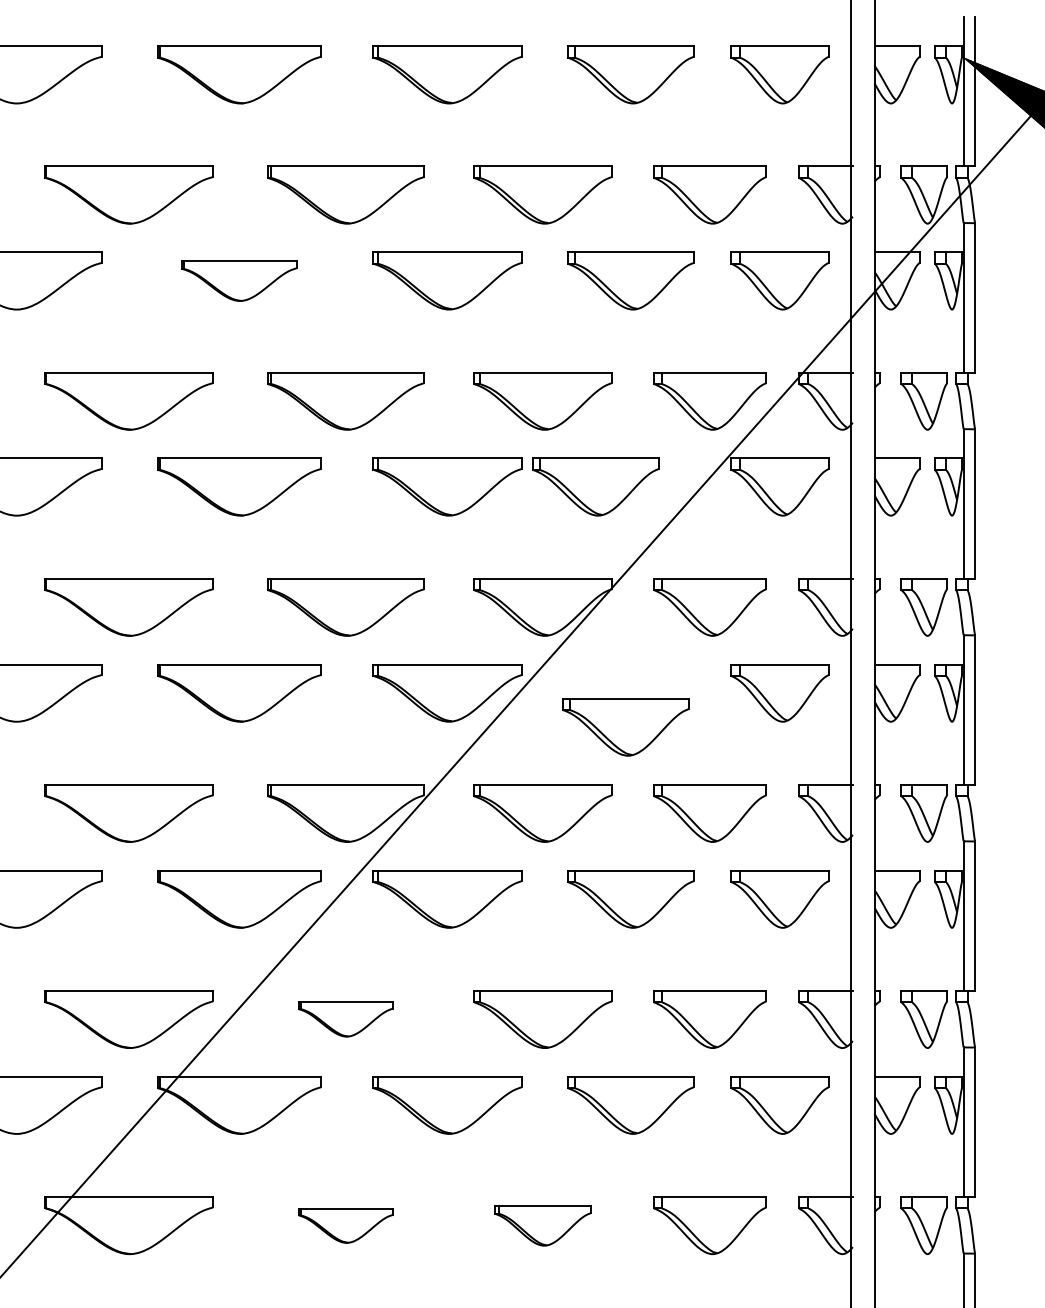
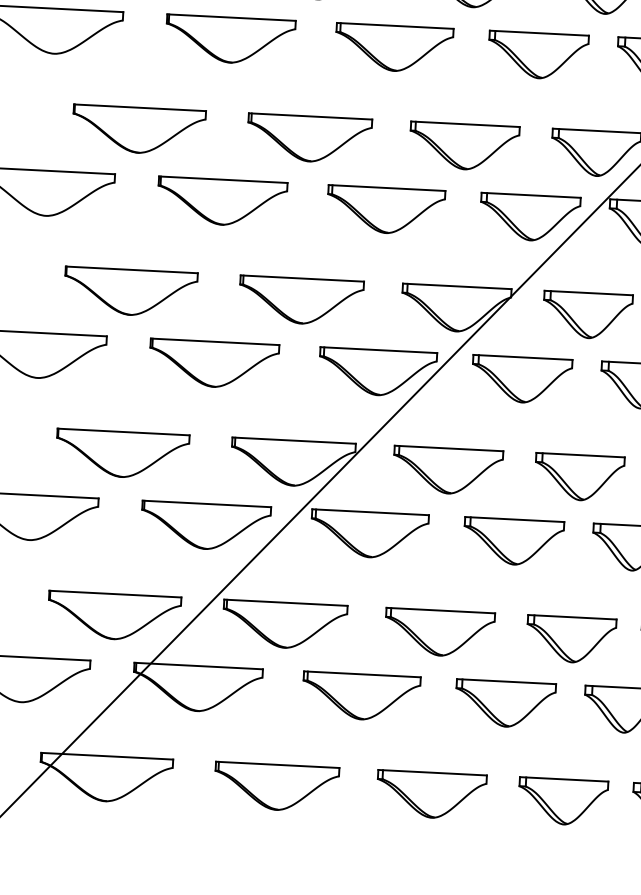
part: (239, 280) -> (230, 39), size x1.43
part: (595, 486) -> (529, 217), moved
part: (625, 727) -> (521, 380), moved
part: (345, 1019) -> (284, 625), size x1.67
part: (345, 1225) -> (276, 787), size x1.67
part: (542, 1225) -> (431, 795), size x1.43

